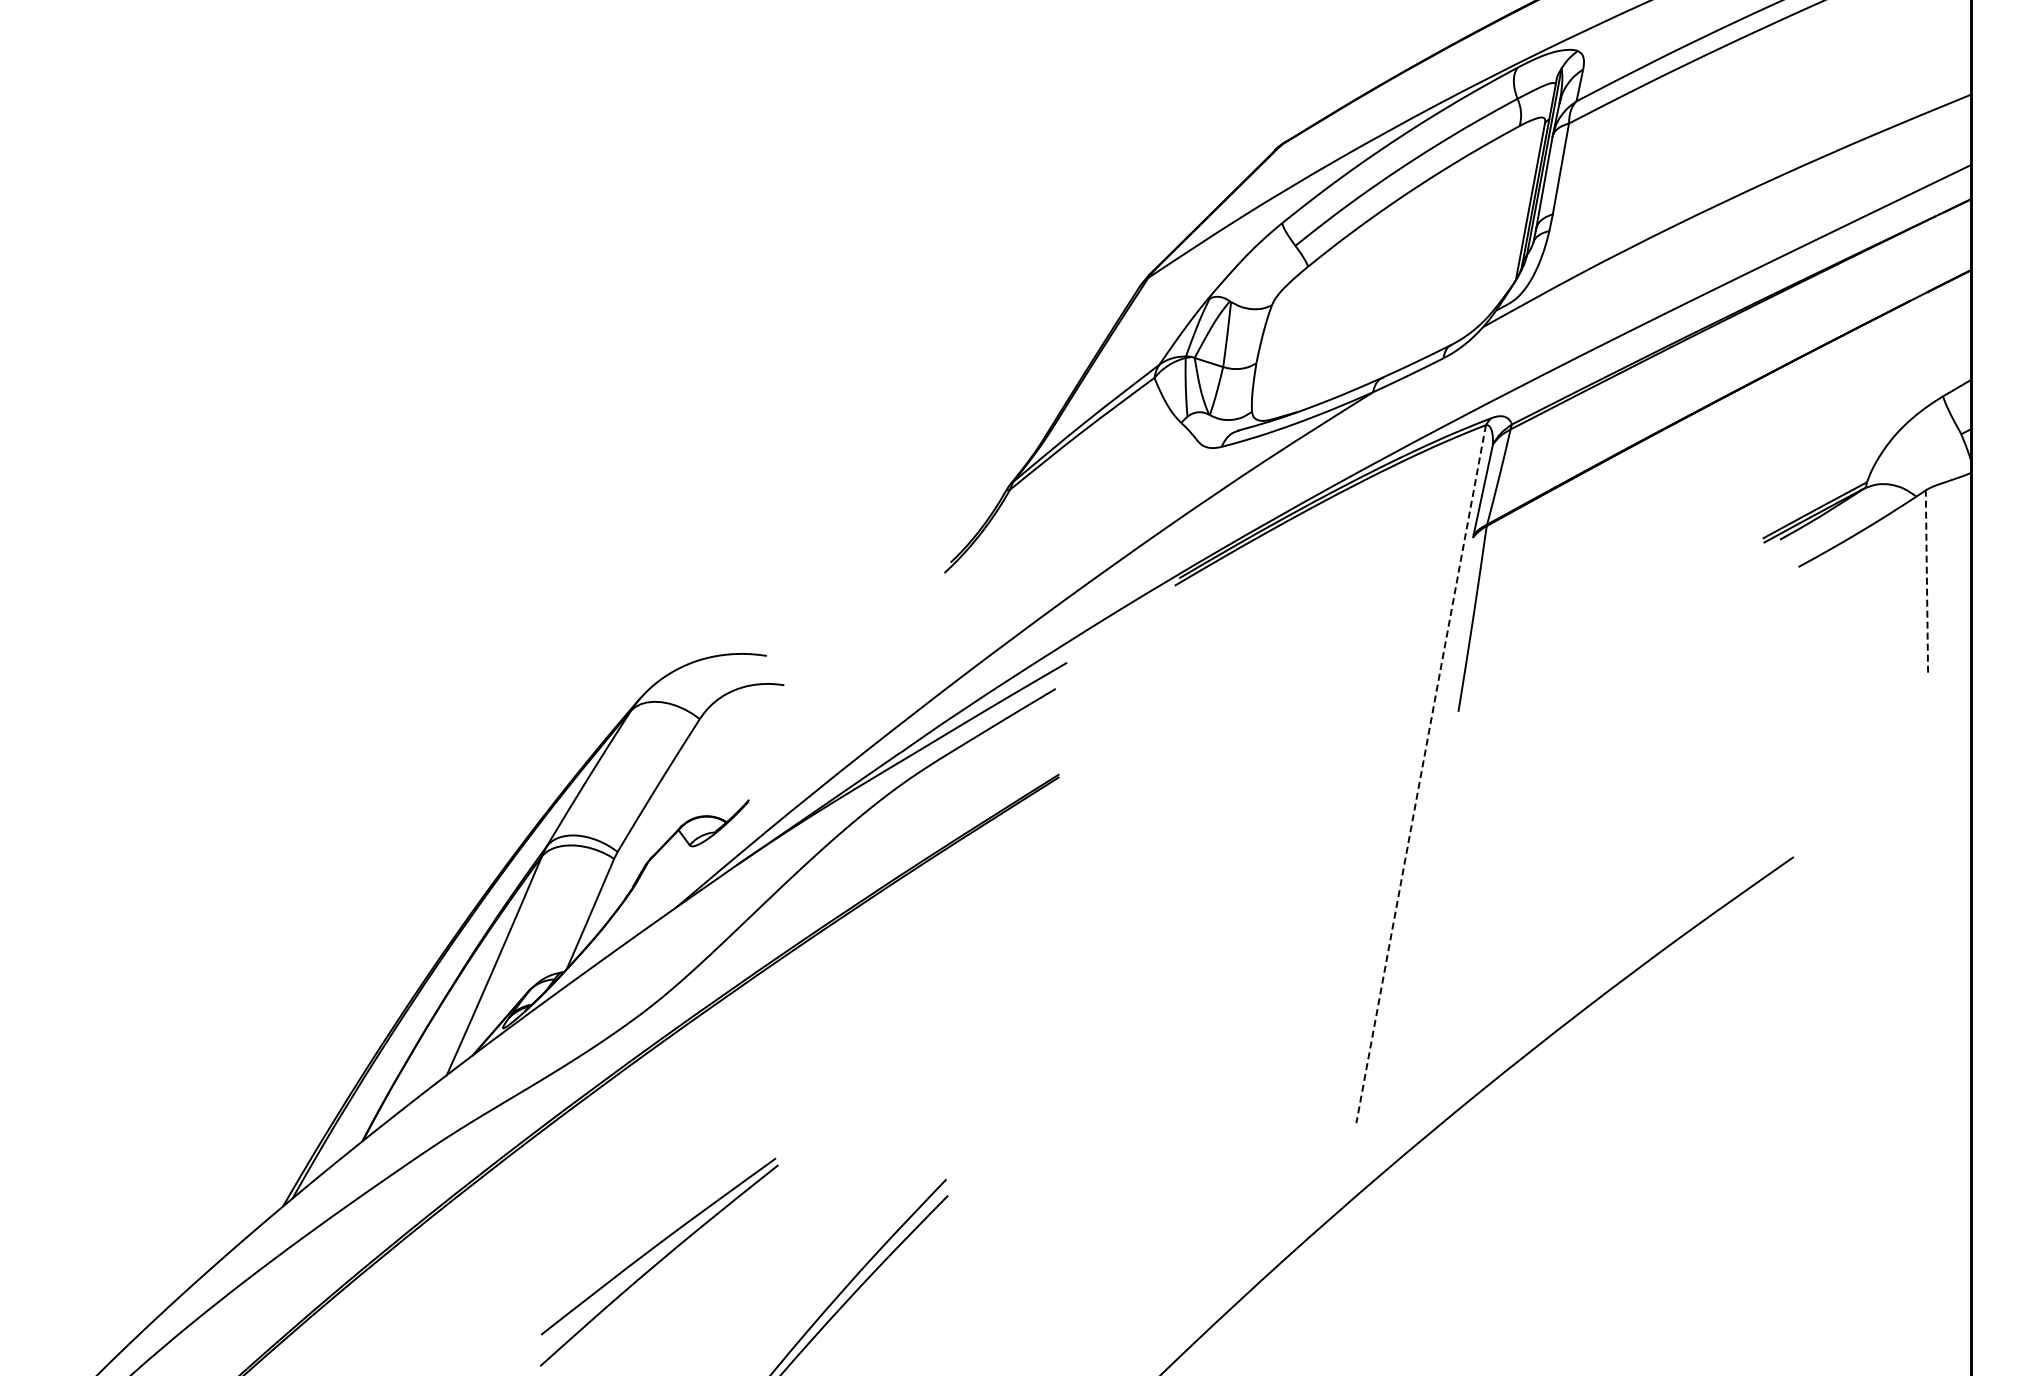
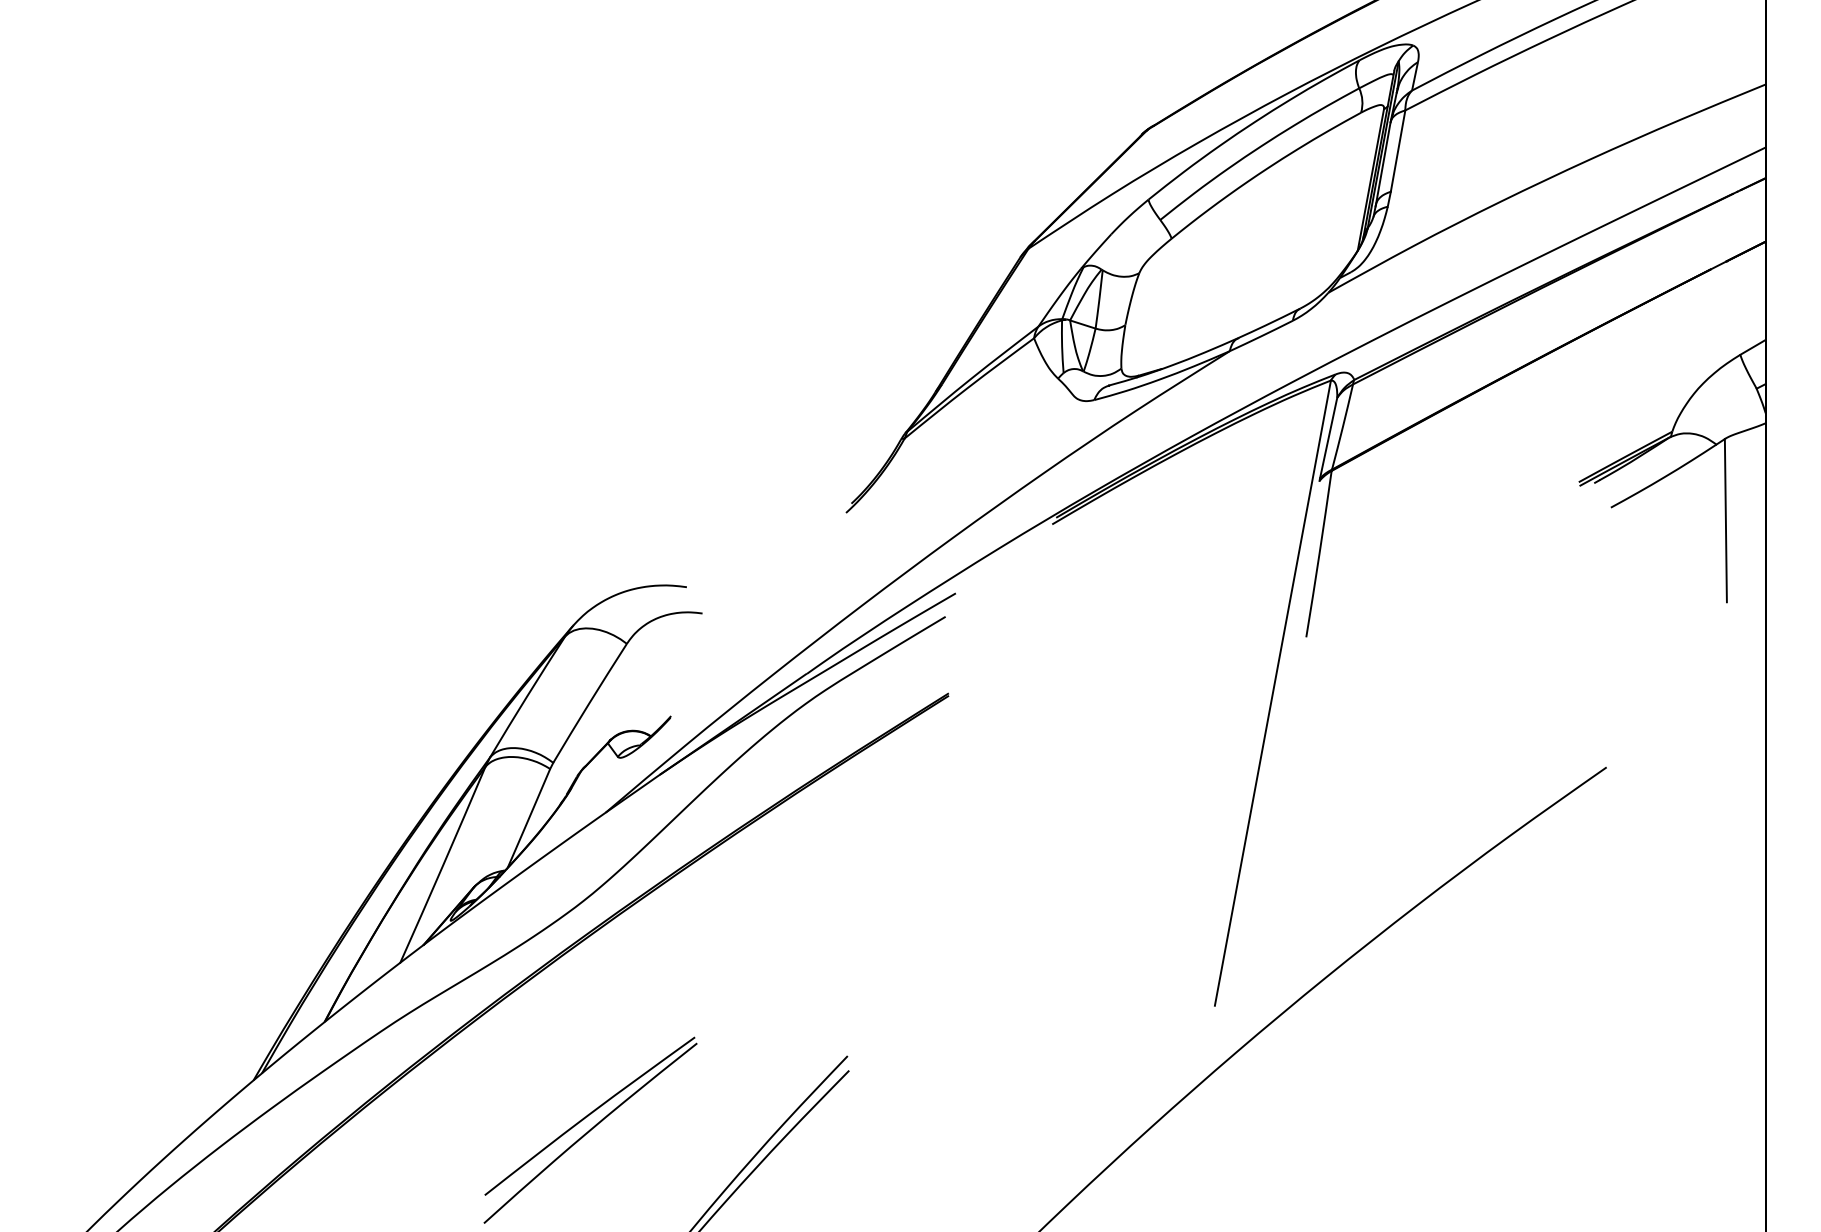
line: (1926, 581) -> (1725, 520), dashed -> solid
line: (1421, 774) -> (1273, 693), dashed -> solid

